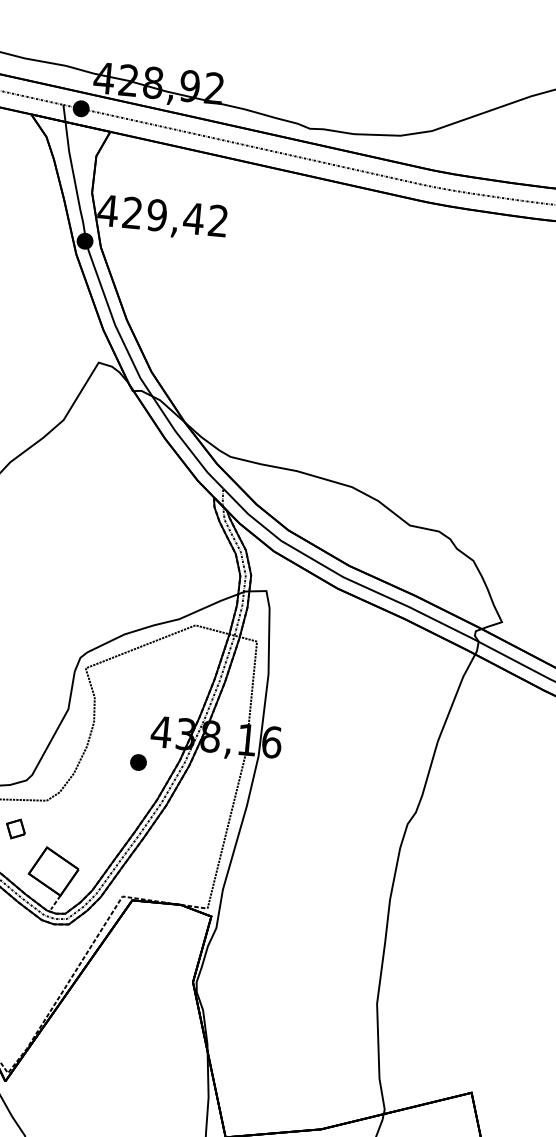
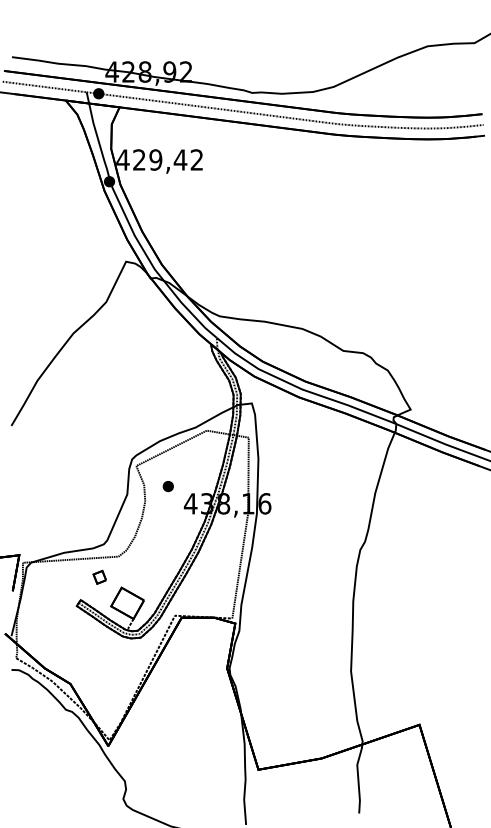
part: (137, 762) -> (167, 486), moved

